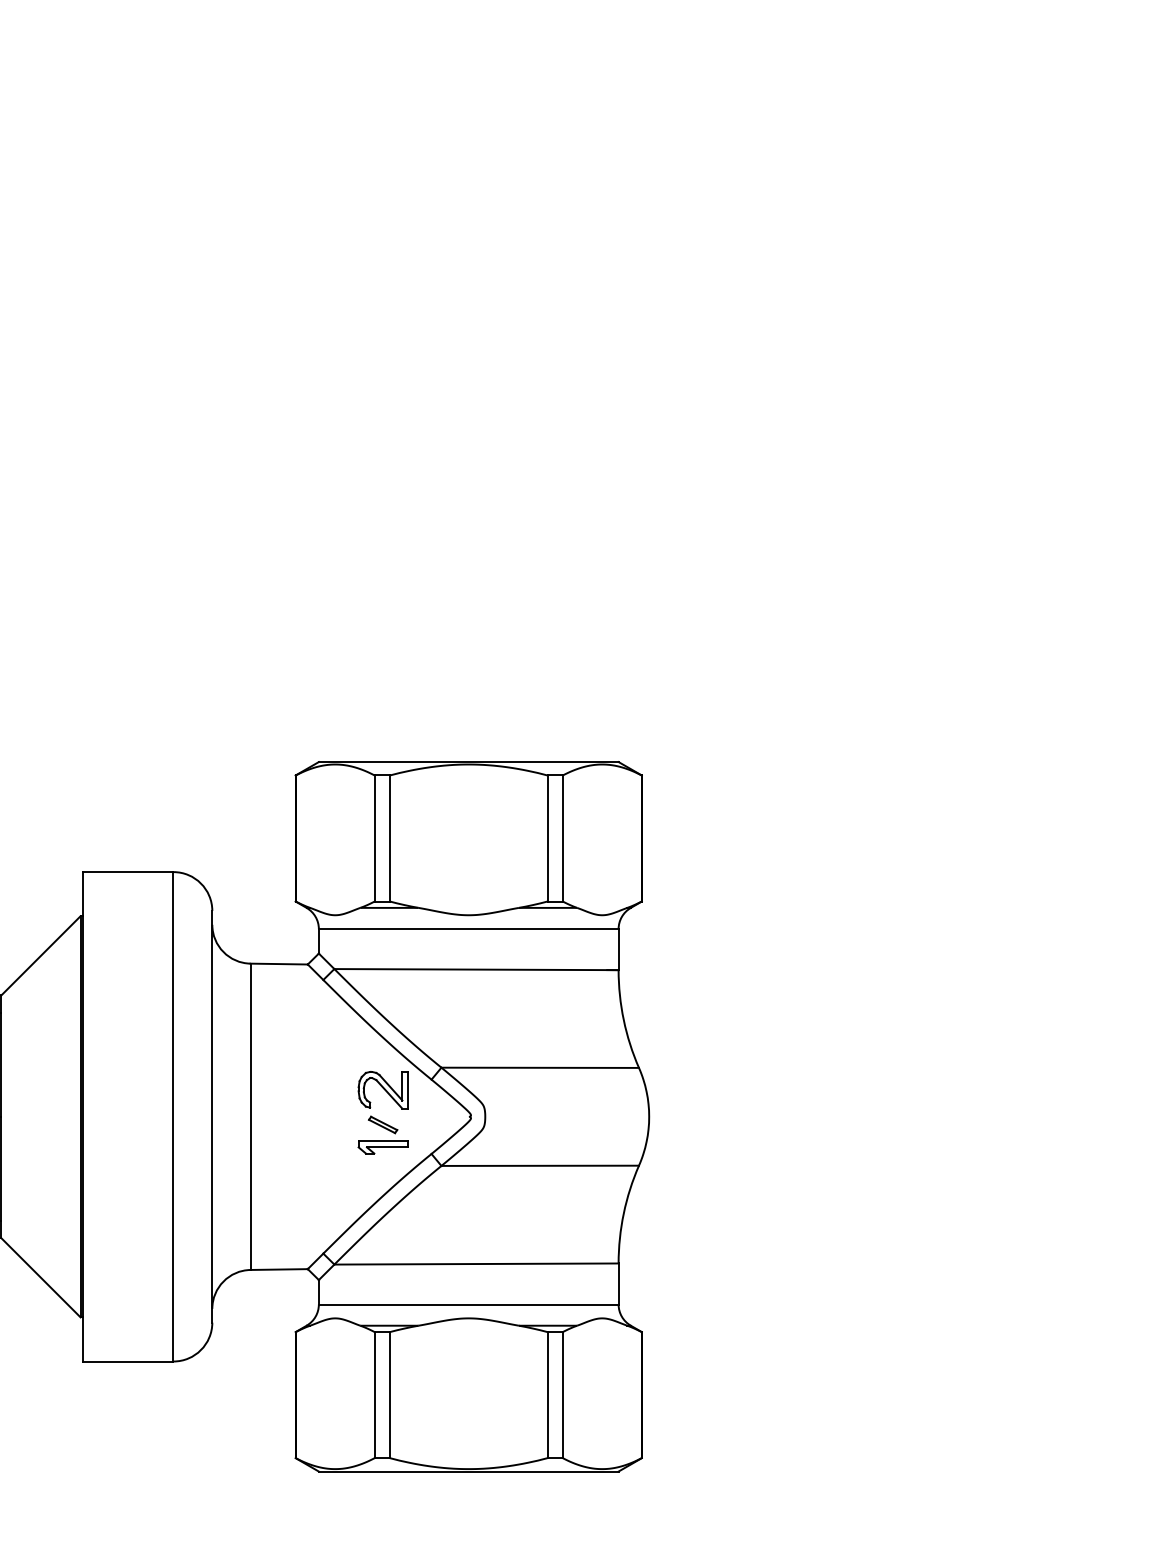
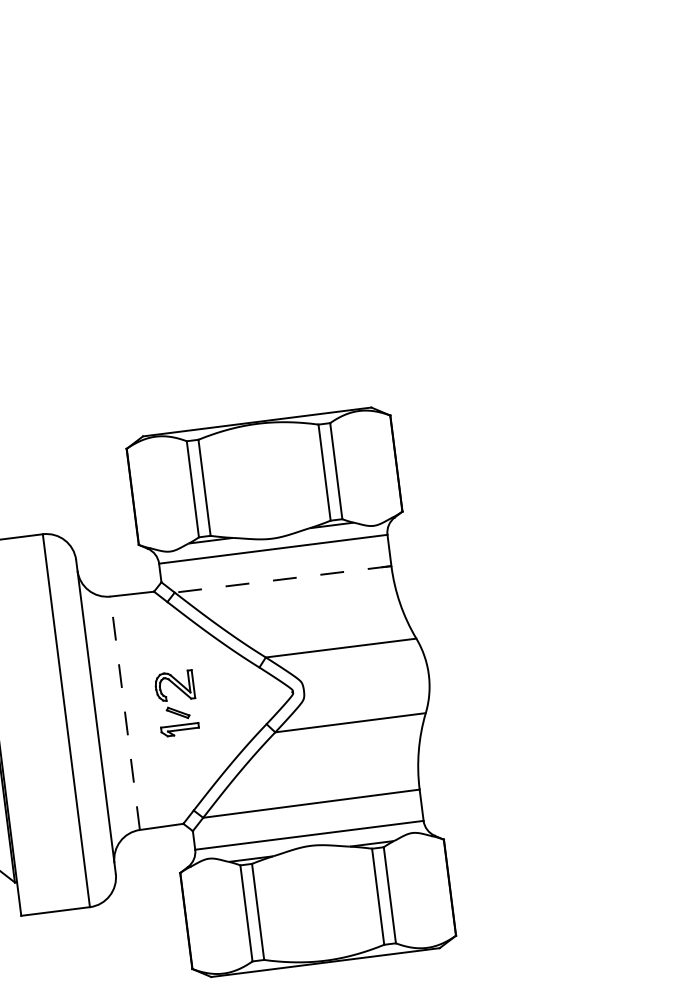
line: (476, 969) -> (283, 579), solid -> dashed
line: (250, 1116) -> (125, 713), solid -> dashed
part: (378, 1119) -> (174, 709), moved

